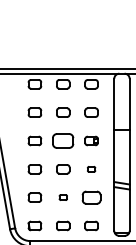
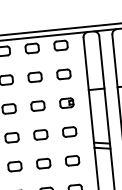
part: (63, 140) -> (38, 105), size x0.62
part: (91, 169) -> (69, 132), size x1.67
part: (63, 197) -> (43, 163), size x1.67
part: (91, 197) -> (72, 160), size x0.71

